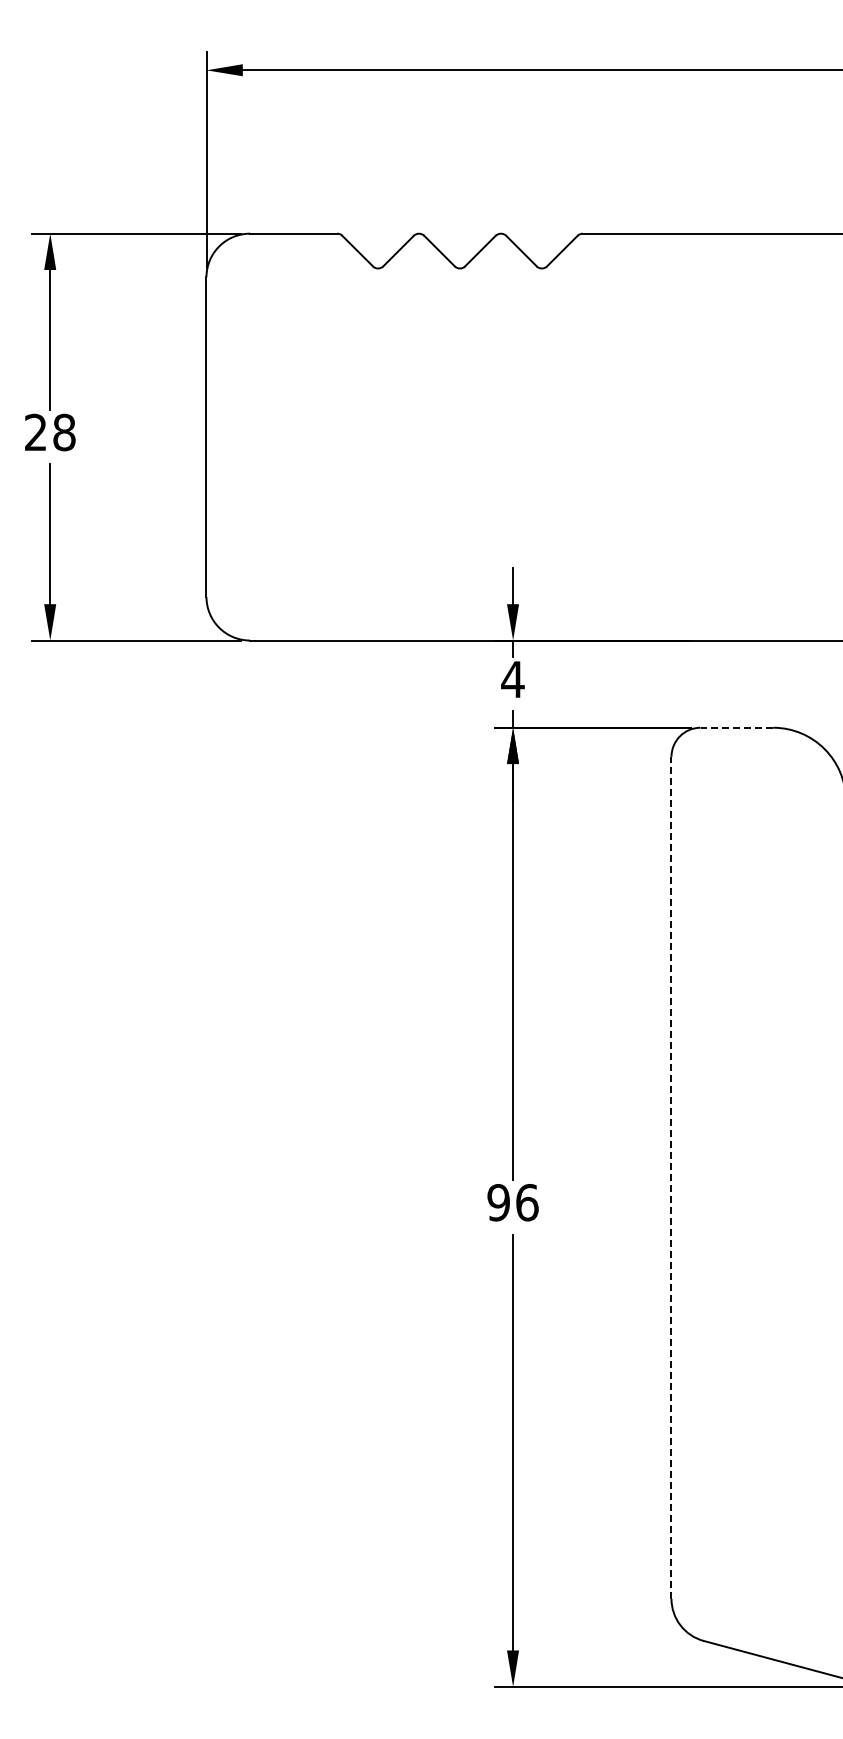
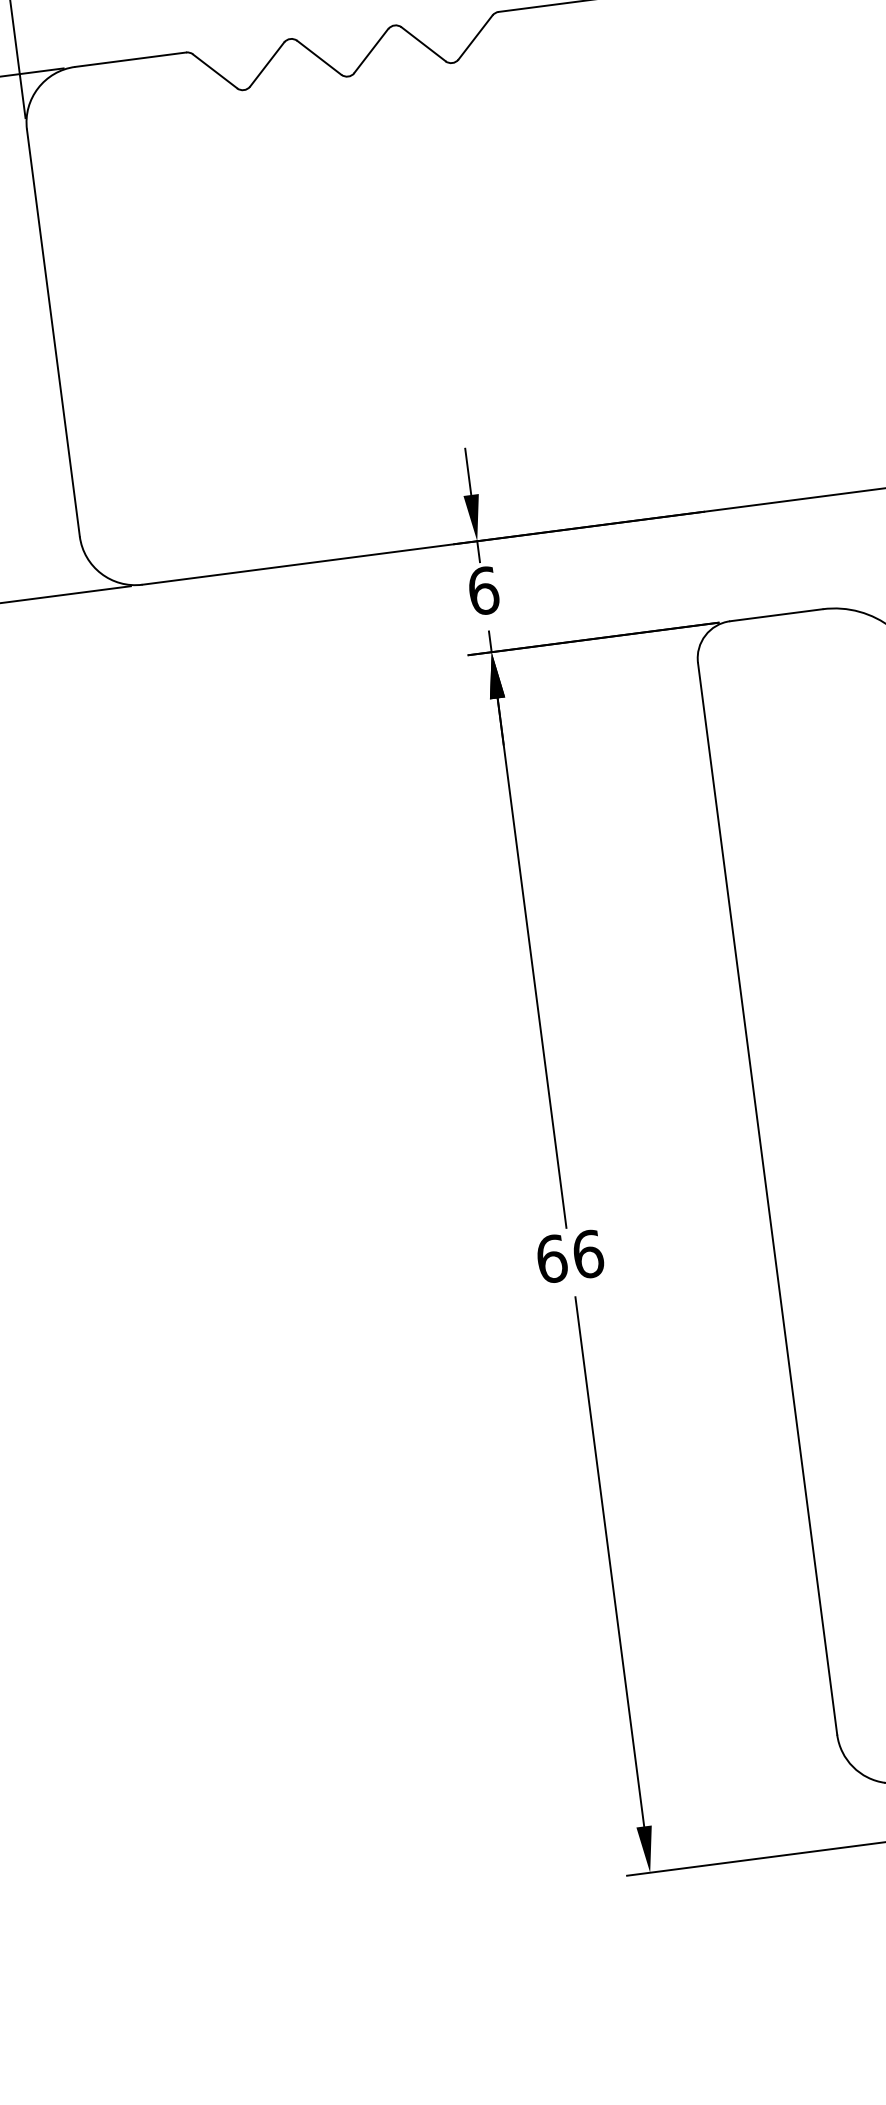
text: (512, 679) -> (482, 590), 4 -> 6
line: (736, 727) -> (775, 614), dashed -> solid
line: (671, 1177) -> (767, 1198), dashed -> solid
text: (498, 1202) -> (551, 1258), 96 -> 66

